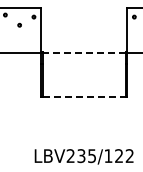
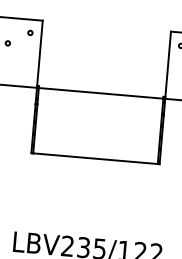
line: (83, 53) -> (100, 93), dashed -> solid
line: (84, 96) -> (96, 158), dashed -> solid

